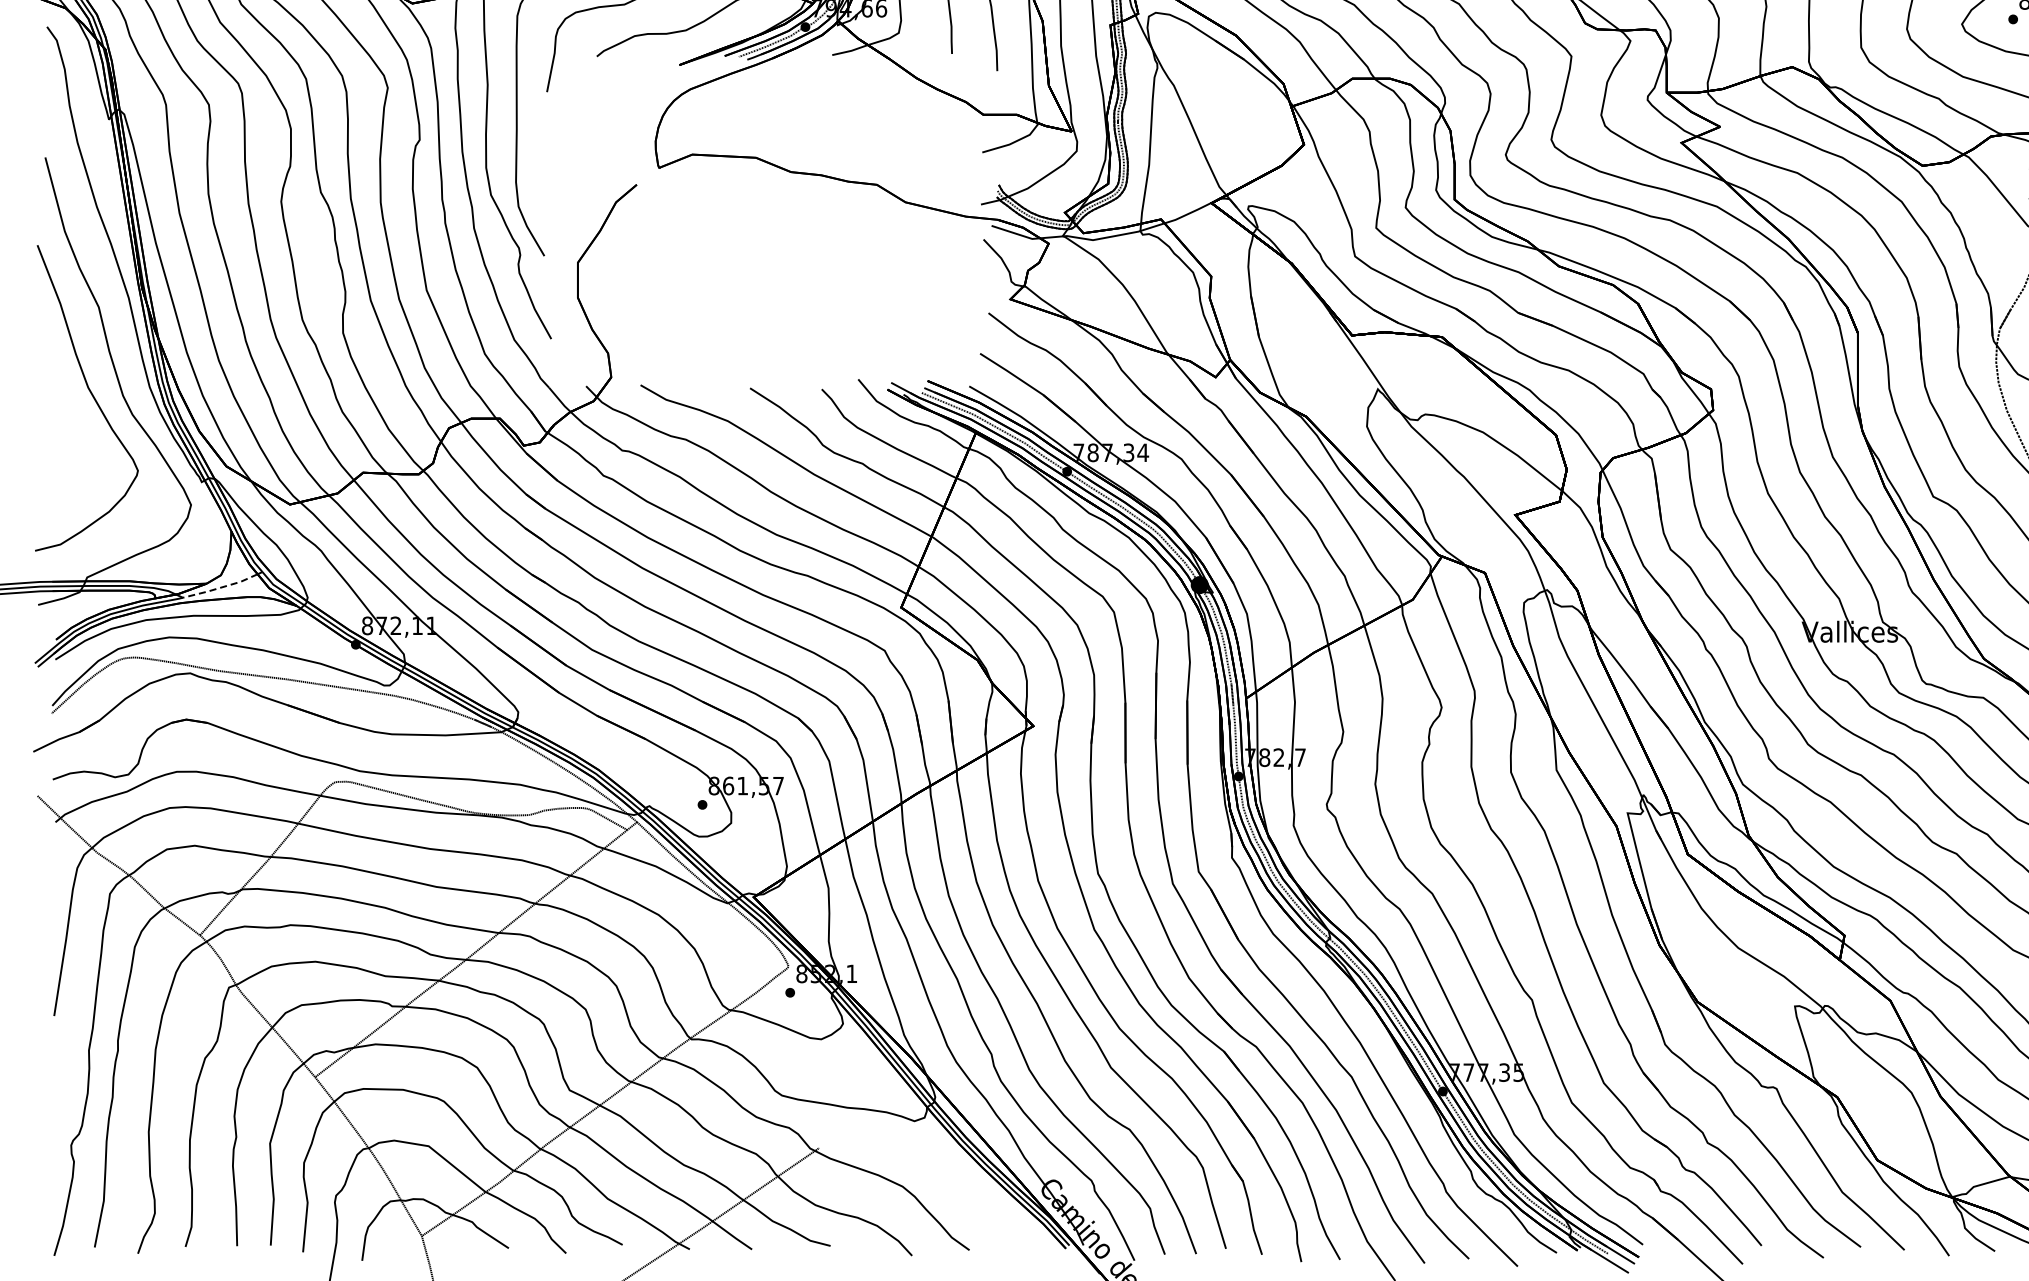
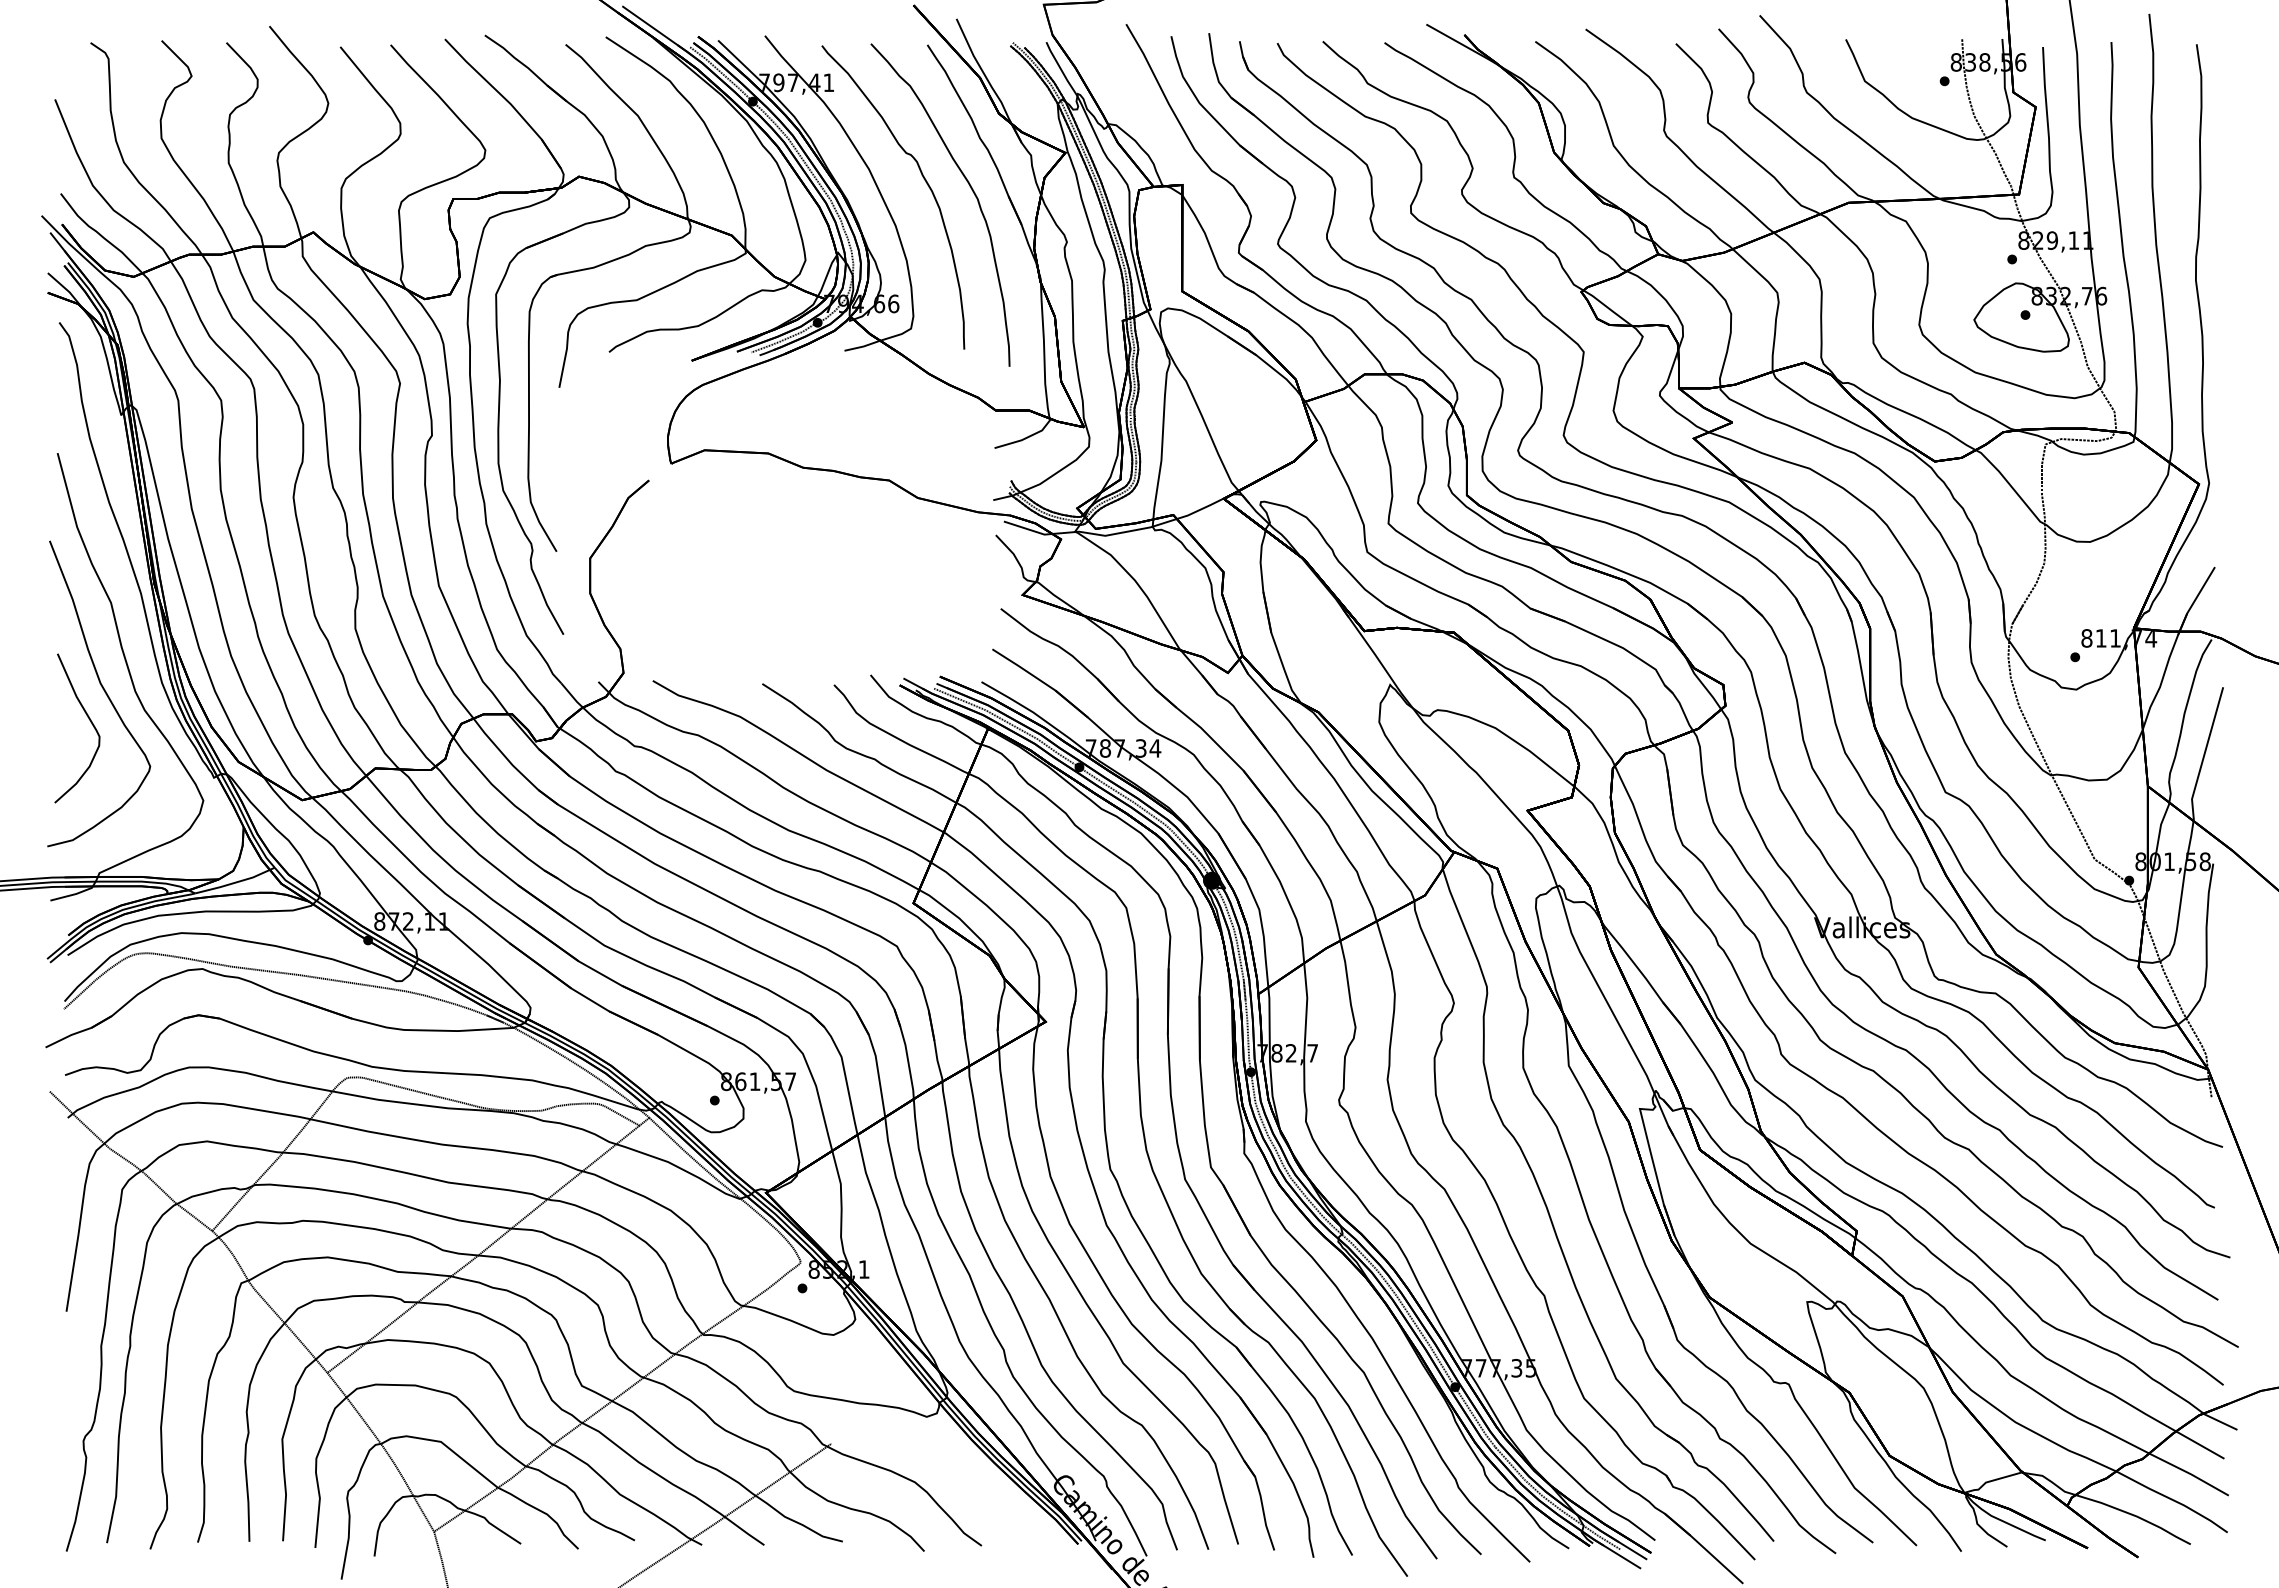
curve: (76, 423) -> (88, 719), added
line: (221, 587) -> (233, 883), dashed -> solid

